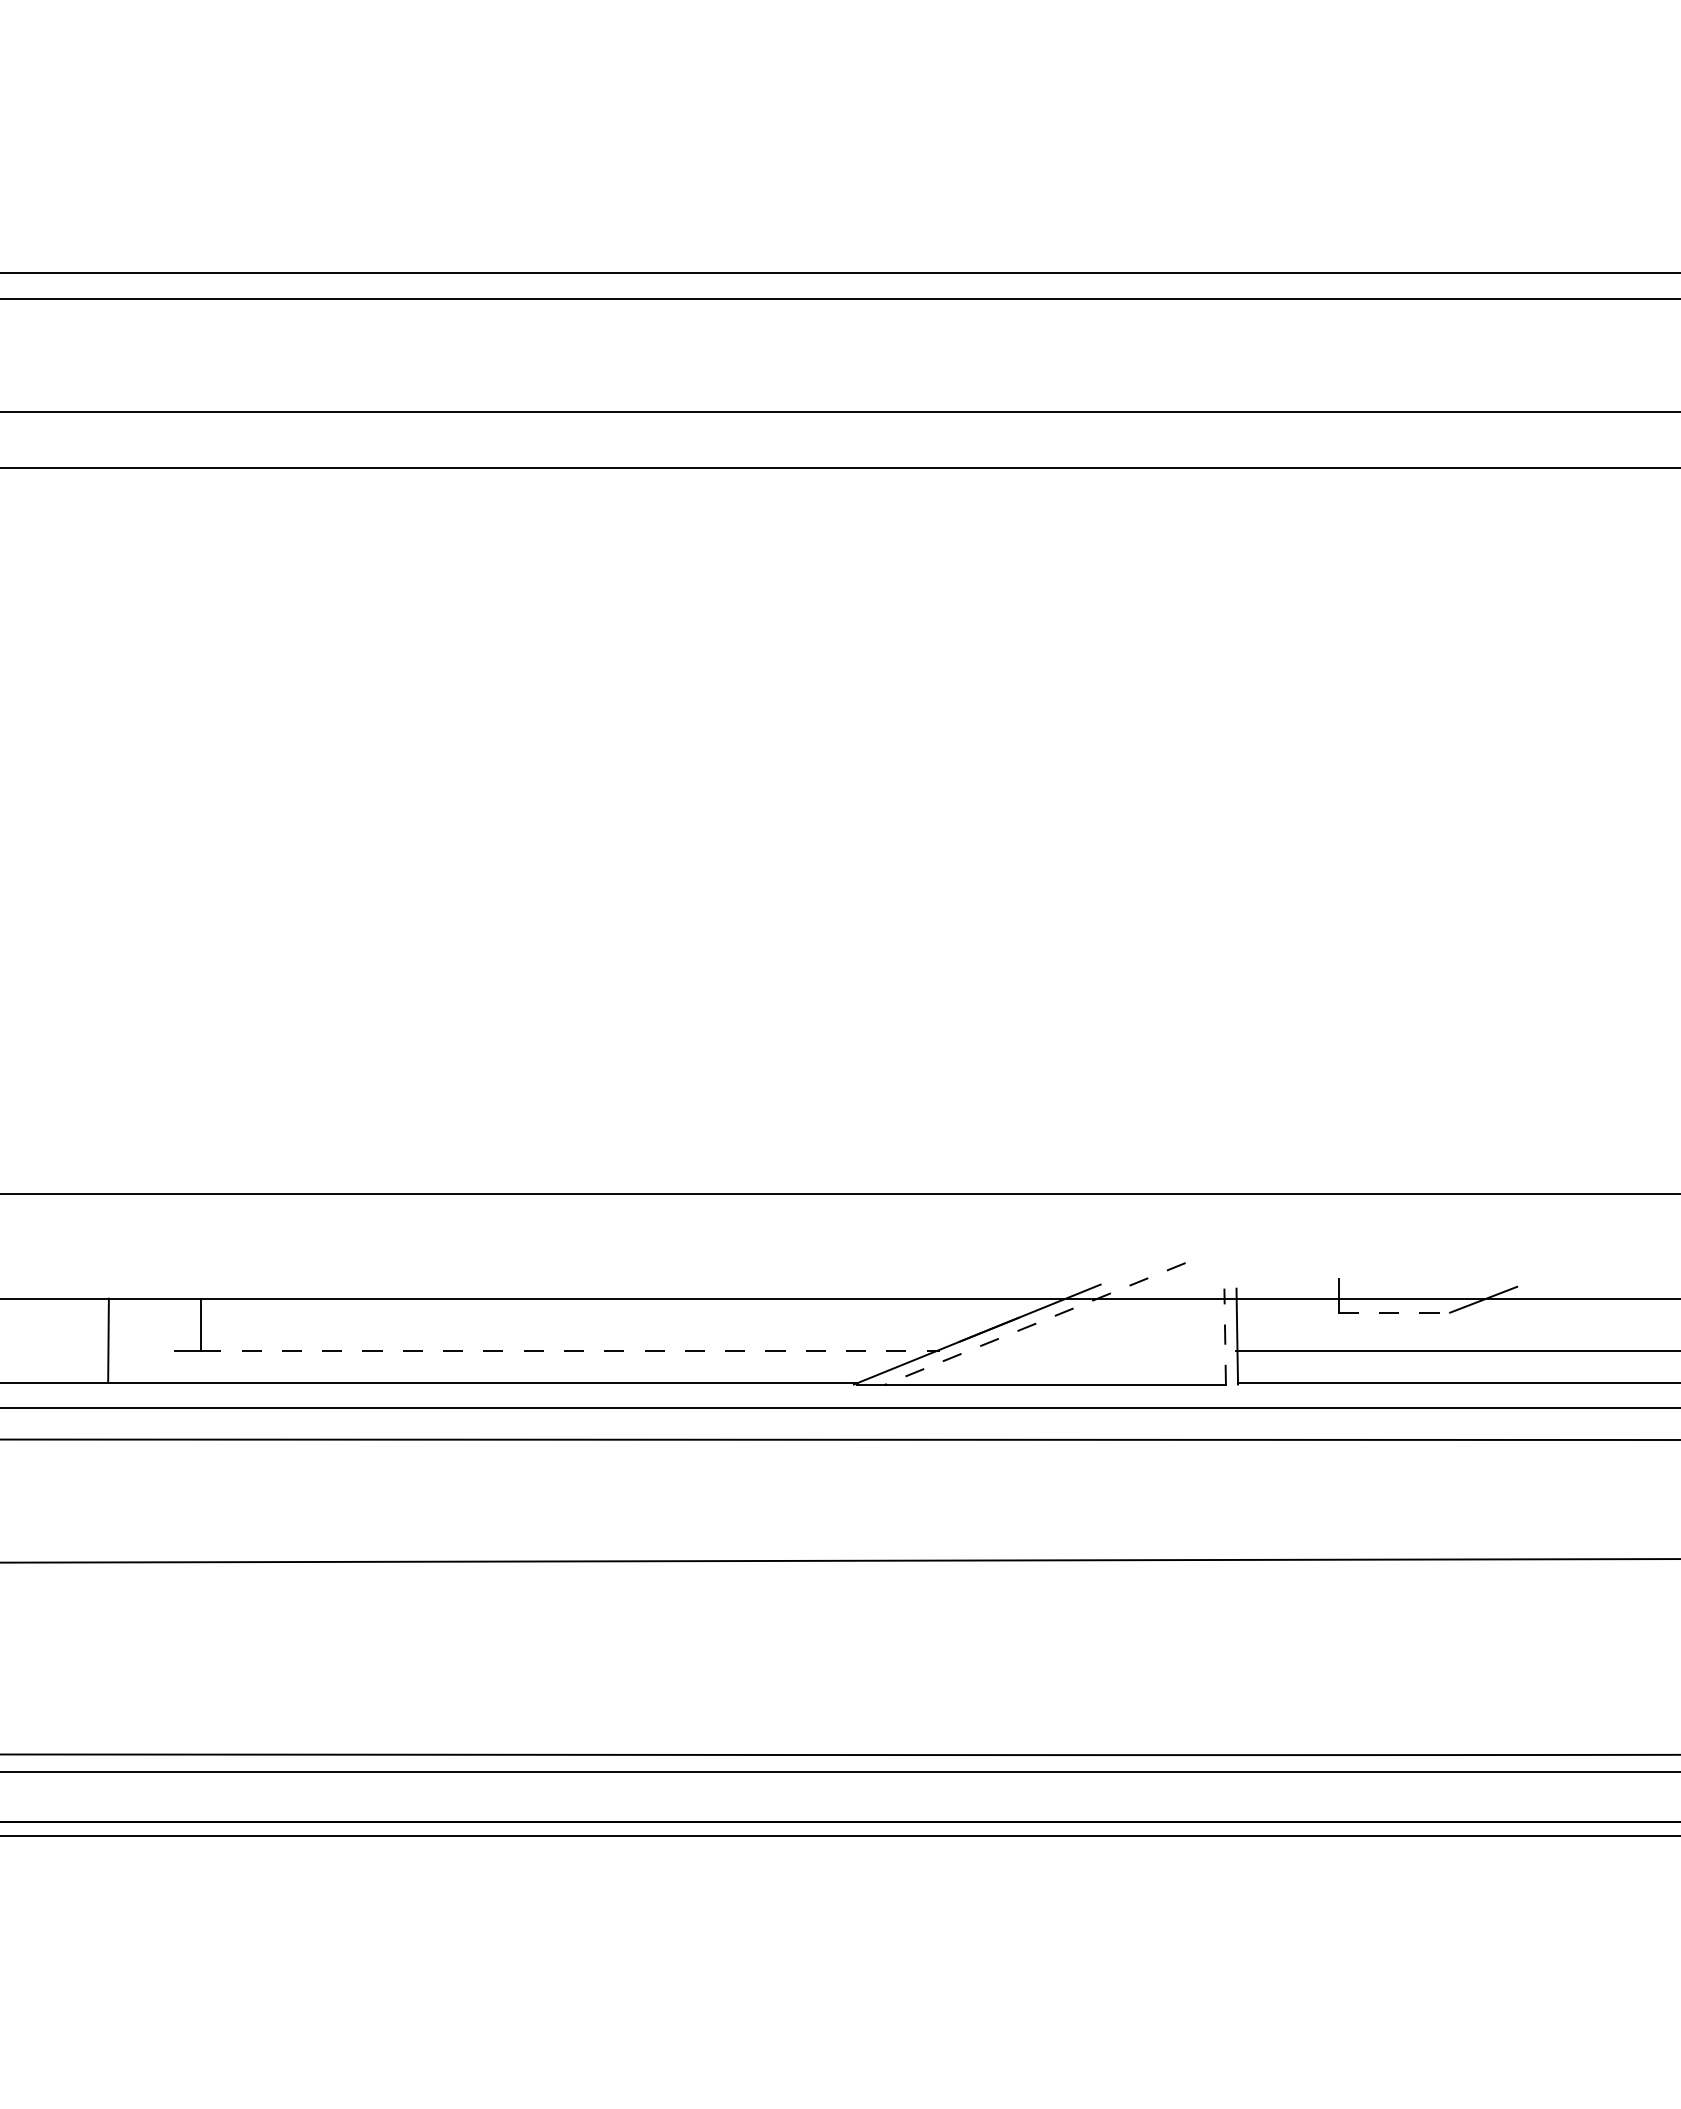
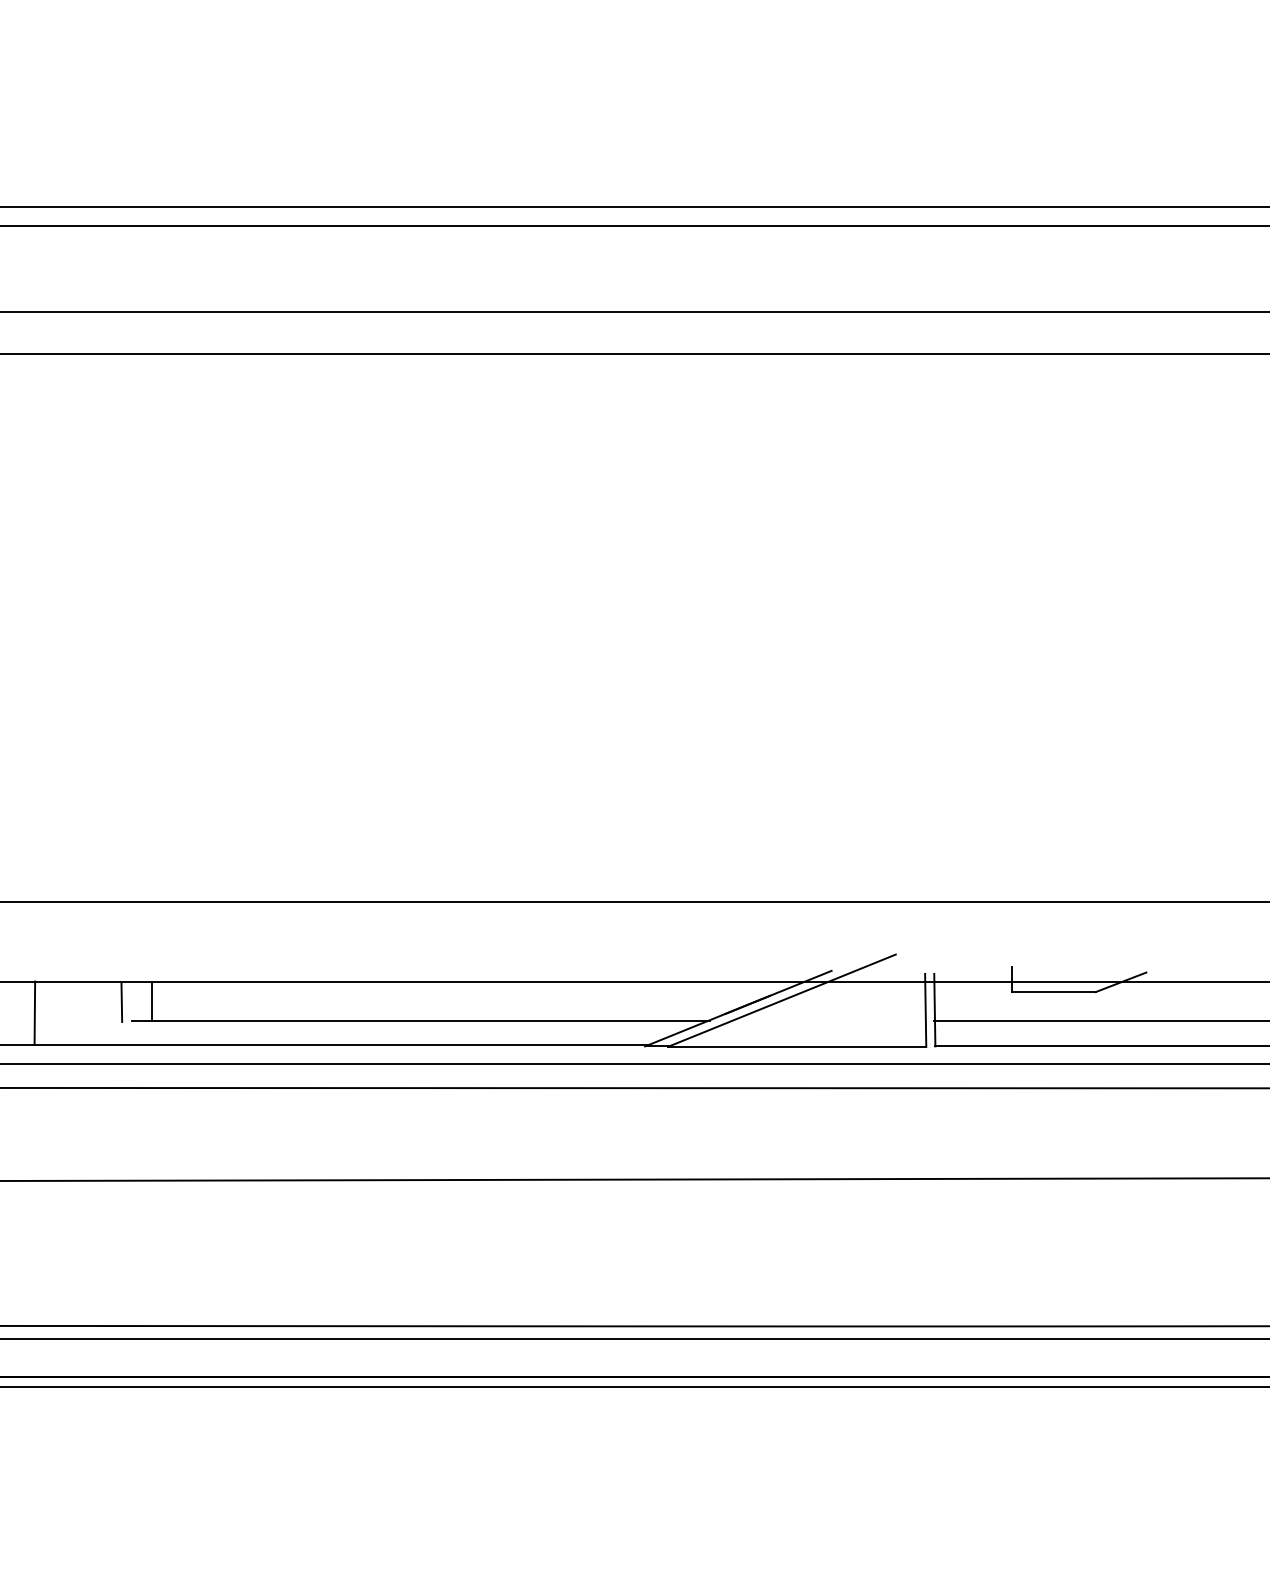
line: (1395, 1313) -> (1054, 992), dashed -> solid
line: (1035, 1323) -> (782, 1000), dashed -> solid
line: (160, 1325) -> (121, 1001), added
line: (1224, 1335) -> (925, 1009), dashed -> solid
line: (108, 1339) -> (34, 1012), moved
line: (571, 1351) -> (431, 1021), dashed -> solid

